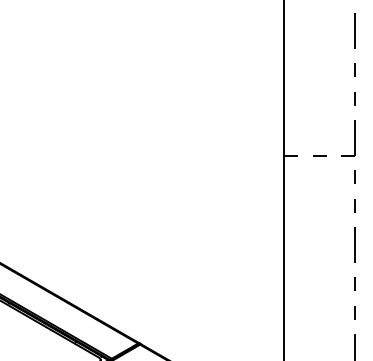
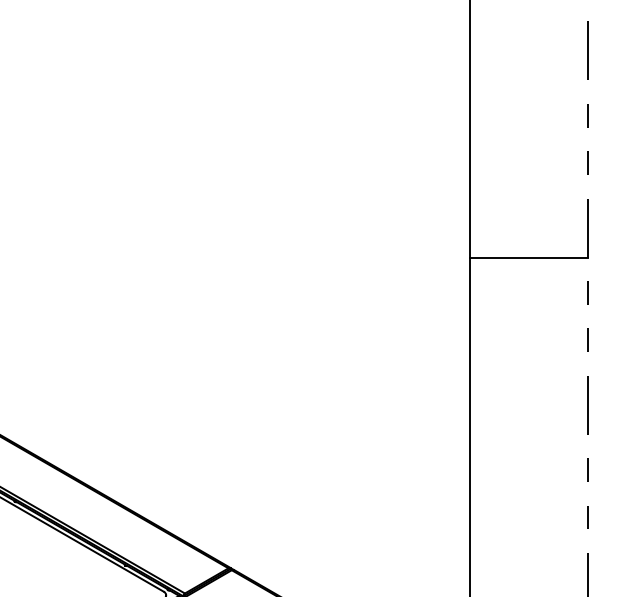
line: (319, 155) -> (528, 257), dashed -> solid

